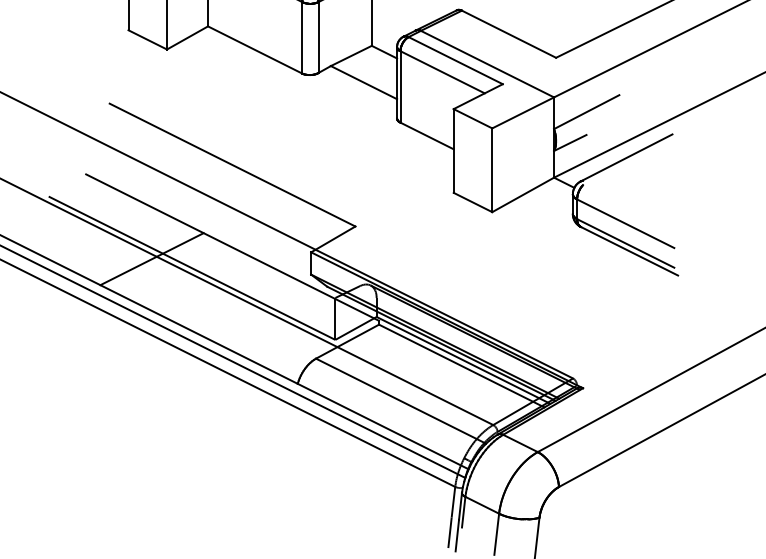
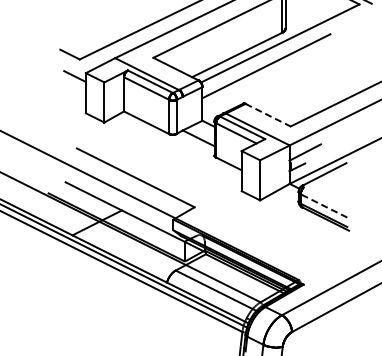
line: (509, 34) -> (268, 115), solid -> dashed
line: (624, 222) -> (323, 205), solid -> dashed

